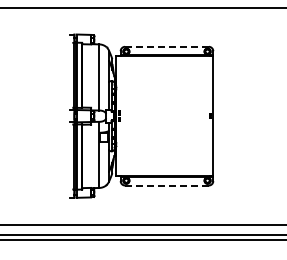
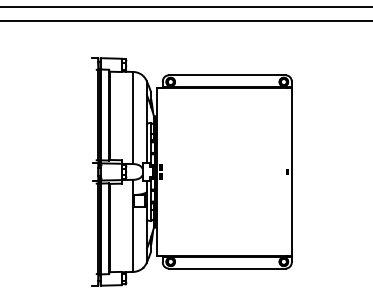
line: (166, 46) -> (226, 74), dashed -> solid
line: (166, 185) -> (226, 268), dashed -> solid

